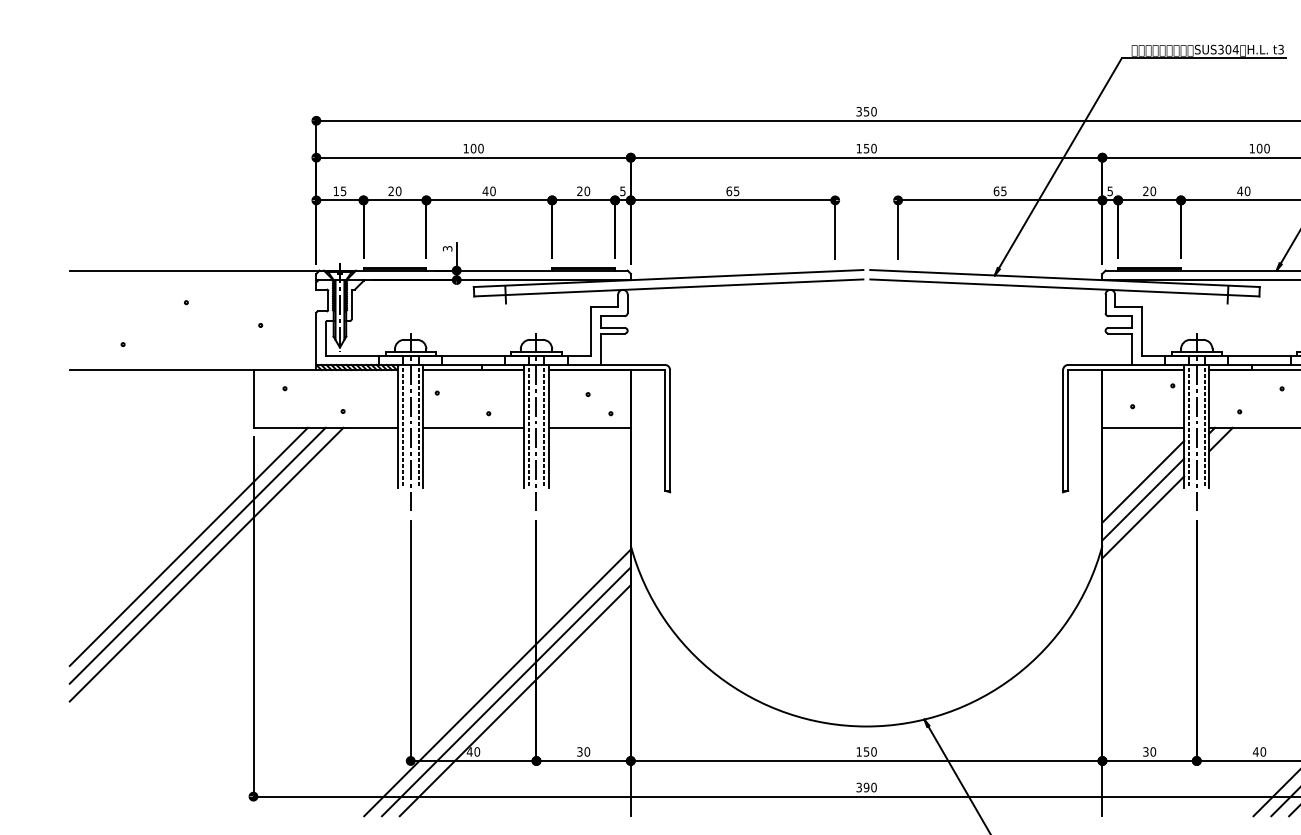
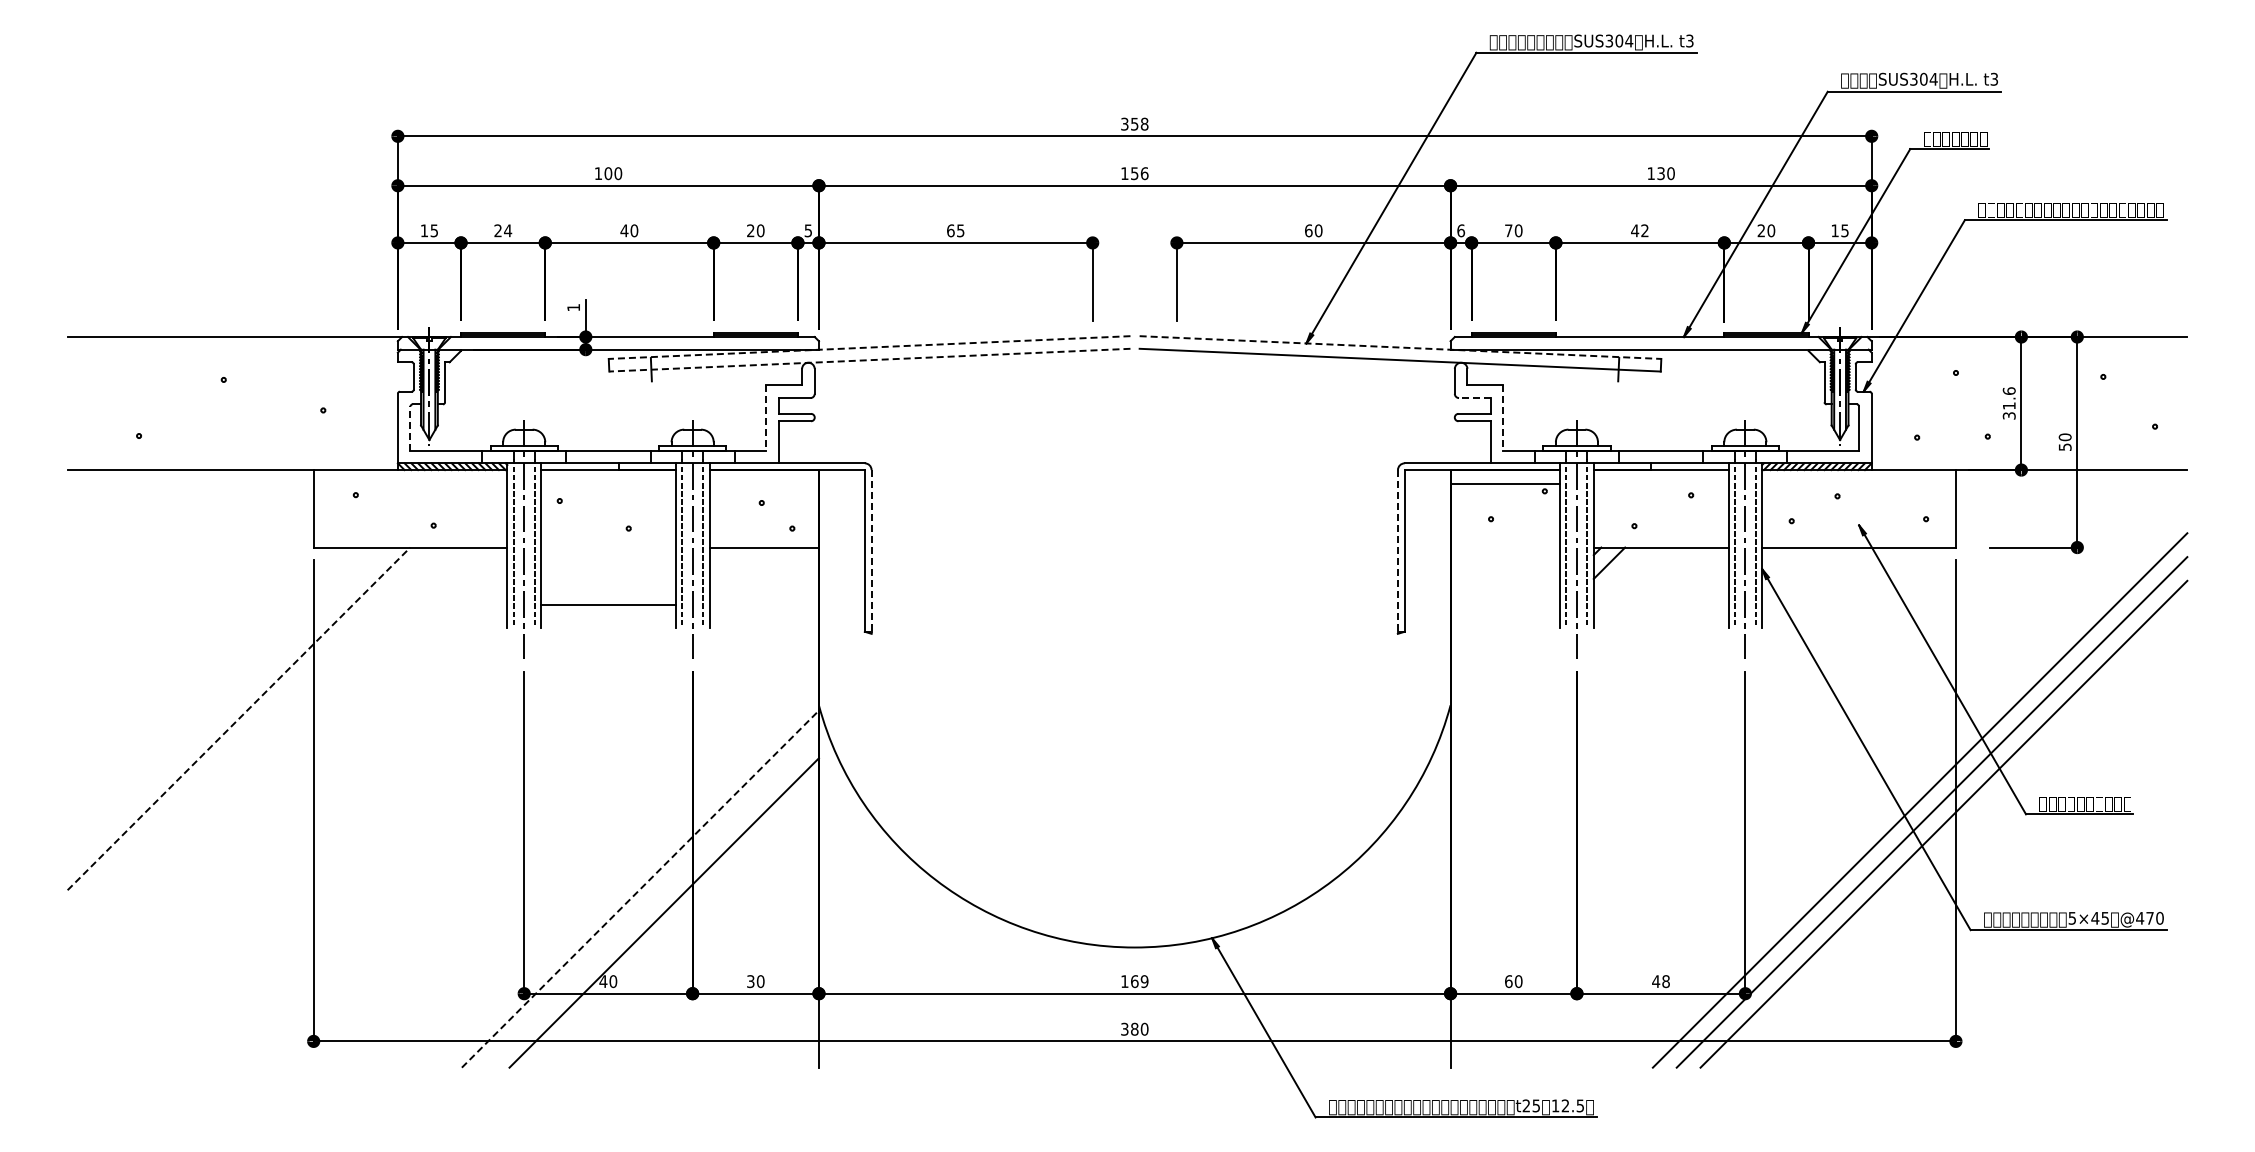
text: (873, 111) -> (1144, 124), 350 -> 358
text: (873, 148) -> (1144, 173), 150 -> 156
text: (1259, 148) -> (1660, 173), 100 -> 130
text: (398, 191) -> (508, 230), 20 -> 24
text: (1003, 191) -> (1318, 230), 65 -> 60
text: (1110, 191) -> (1461, 230), 5 -> 6
text: (1145, 191) -> (1508, 230), 20 -> 70
text: (1247, 191) -> (1644, 230), 40 -> 42
text: (447, 248) -> (573, 307), 3 -> 1
line: (668, 278) -> (869, 347), solid -> dashed
line: (1065, 278) -> (1400, 347), solid -> dashed
line: (668, 288) -> (869, 360), solid -> dashed
line: (1120, 316) -> (1474, 398), solid -> dashed
line: (591, 331) -> (766, 418), solid -> dashed
line: (1141, 331) -> (1503, 418), solid -> dashed
line: (325, 338) -> (410, 428), solid -> dashed
line: (473, 427) -> (608, 604), moved
line: (1143, 427) -> (1505, 483), moved
line: (670, 430) -> (871, 550), solid -> dashed
line: (1062, 430) -> (1397, 550), solid -> dashed
line: (1143, 481) -> (1505, 619), removed
line: (1143, 499) -> (1505, 643), removed
line: (1143, 517) -> (1505, 667), removed
line: (188, 546) -> (226, 706), removed
line: (198, 555) -> (239, 718), solid -> dashed
line: (206, 564) -> (250, 730), removed
line: (497, 682) -> (640, 888), solid -> dashed
line: (505, 691) -> (651, 900), removed
text: (870, 751) -> (1139, 981), 150 -> 169
text: (1145, 751) -> (1508, 981), 30 -> 60
text: (1262, 751) -> (1665, 981), 40 -> 48
text: (866, 787) -> (1134, 1029), 390 -> 380

